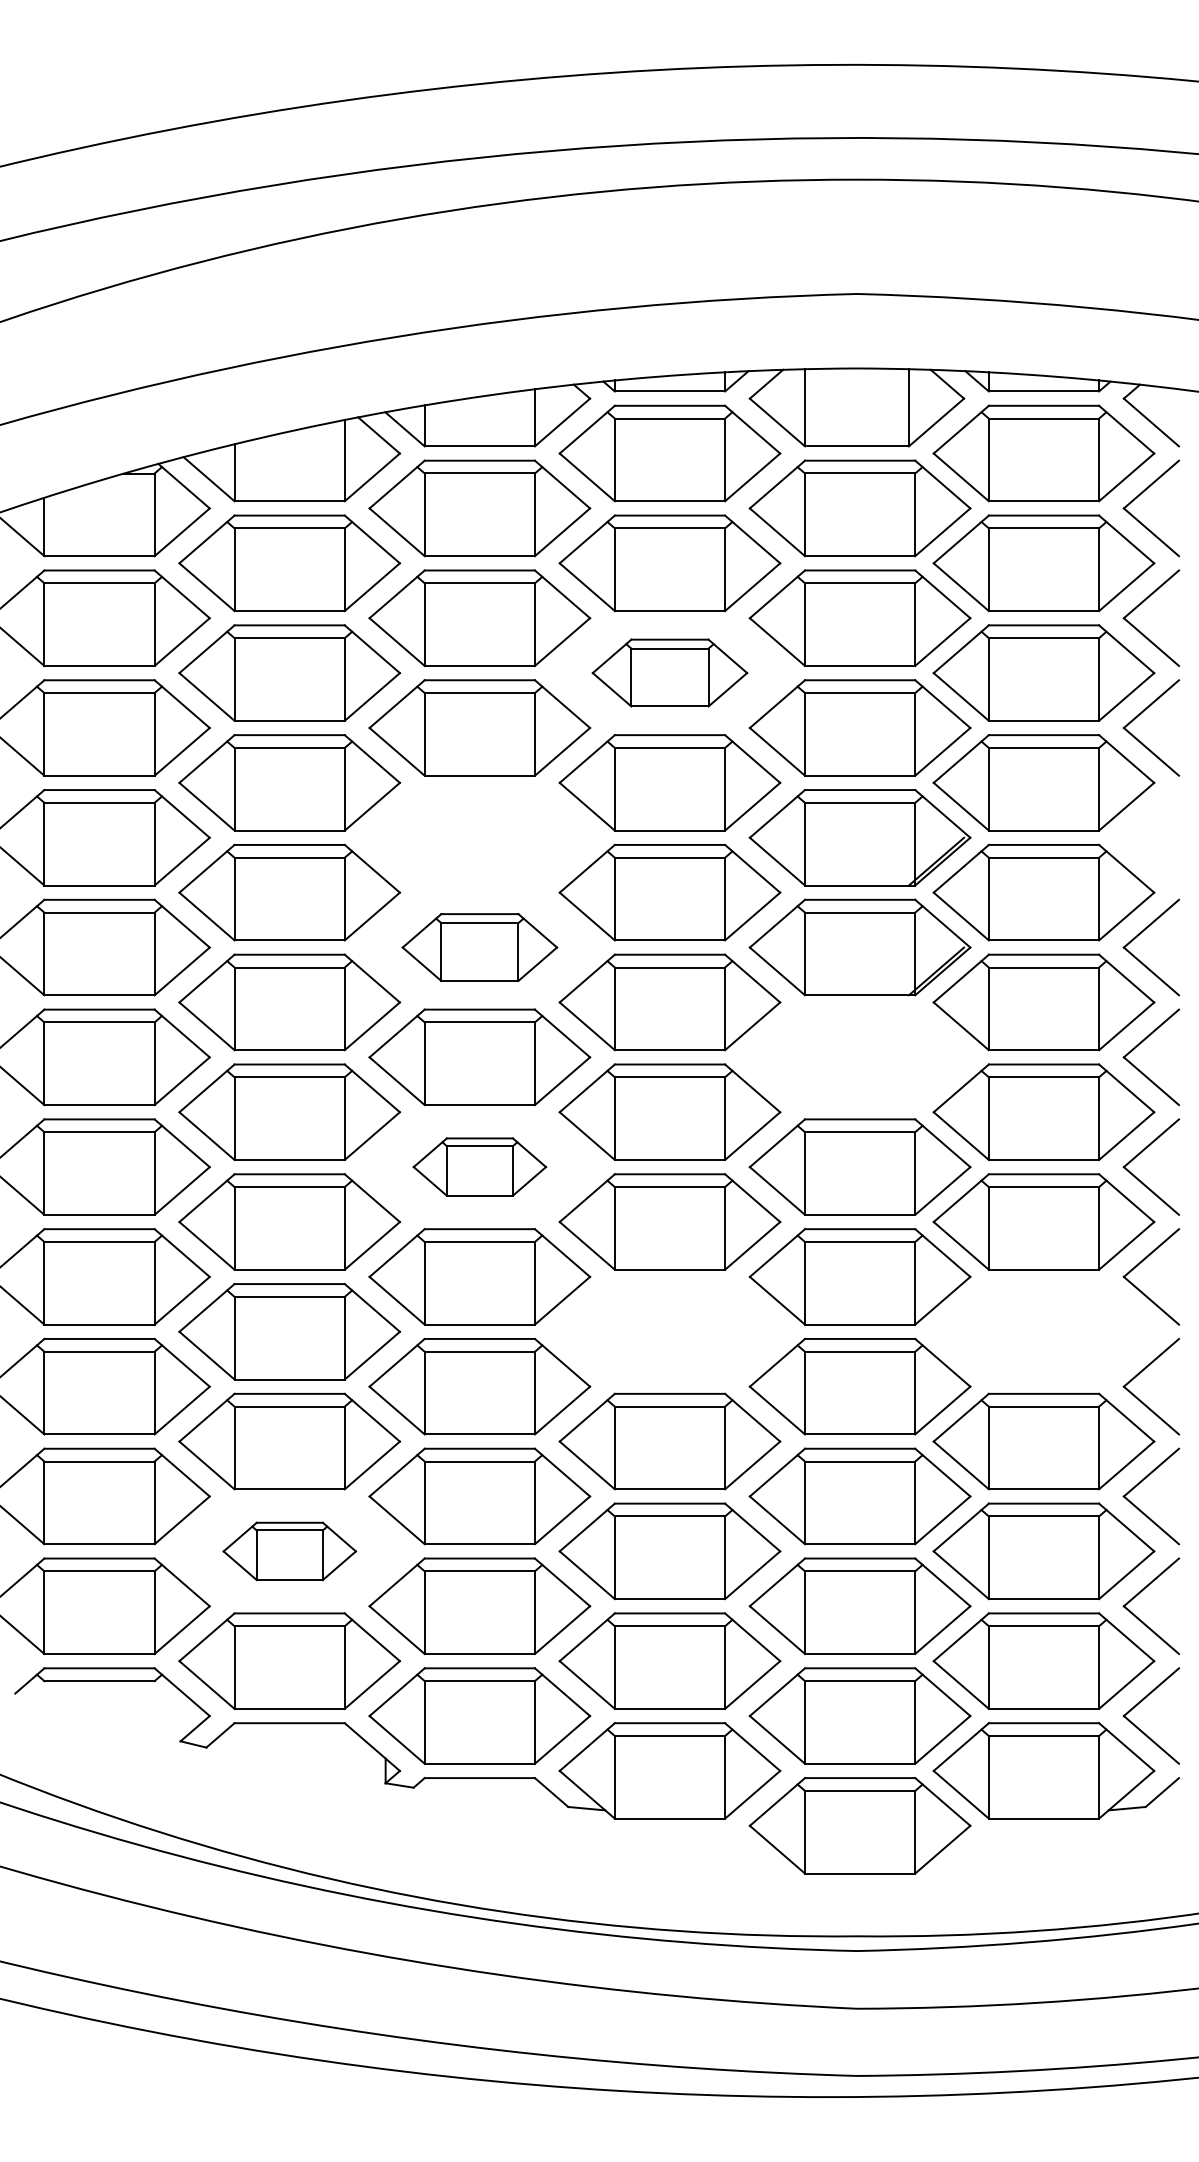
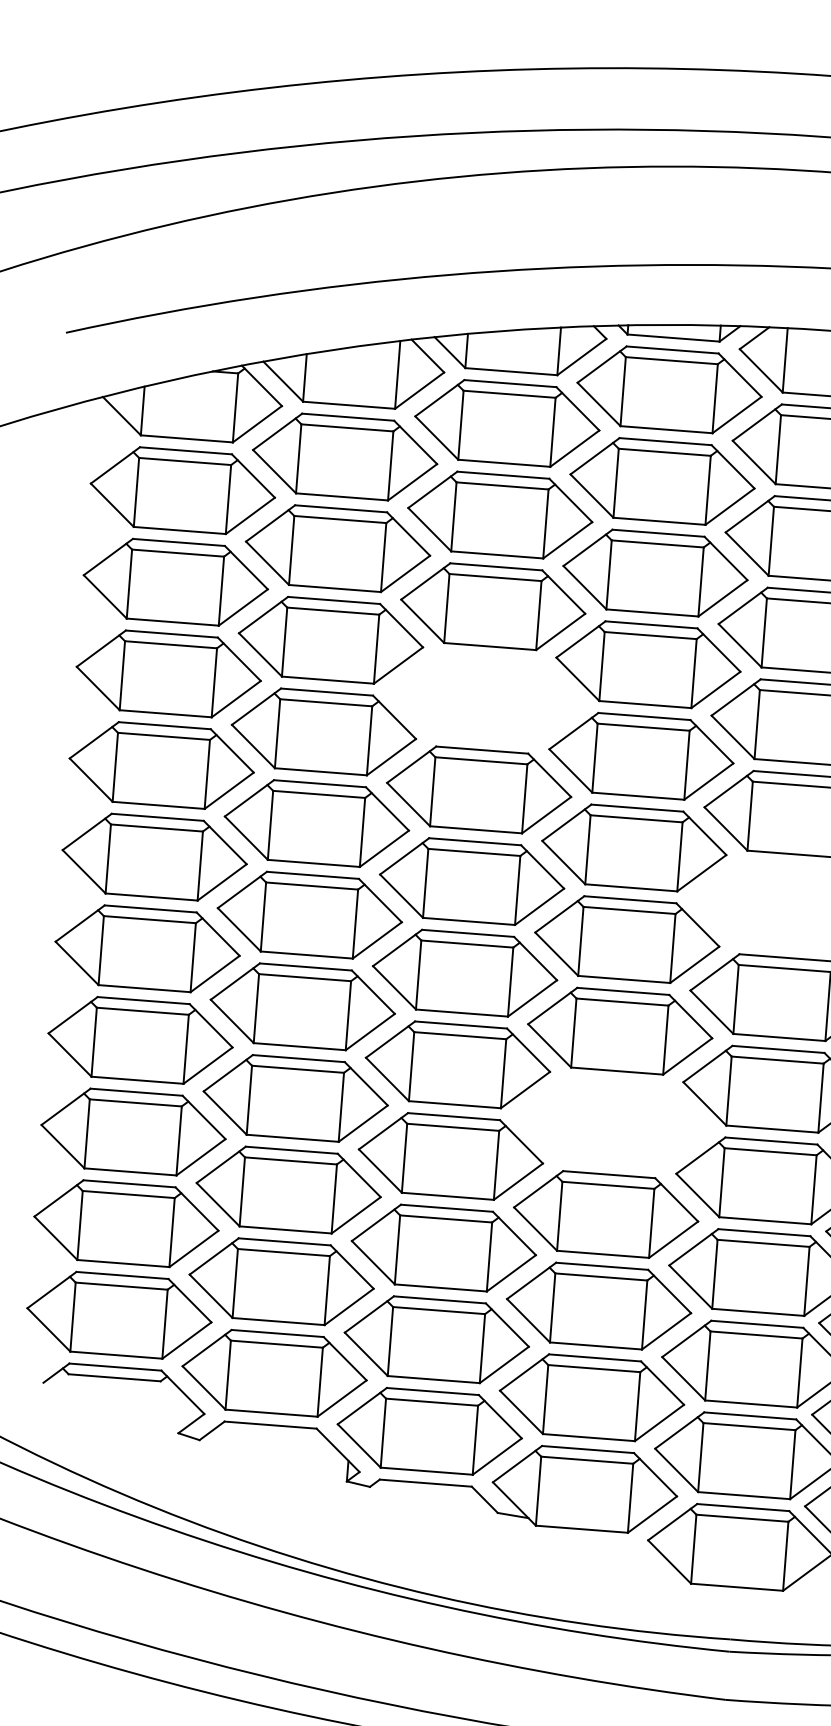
part: (669, 672) -> (655, 572), size x1.43
part: (479, 947) -> (478, 789), size x1.43
part: (479, 1166) -> (464, 972), size x1.67
part: (289, 1551) -> (281, 1281), size x1.67

